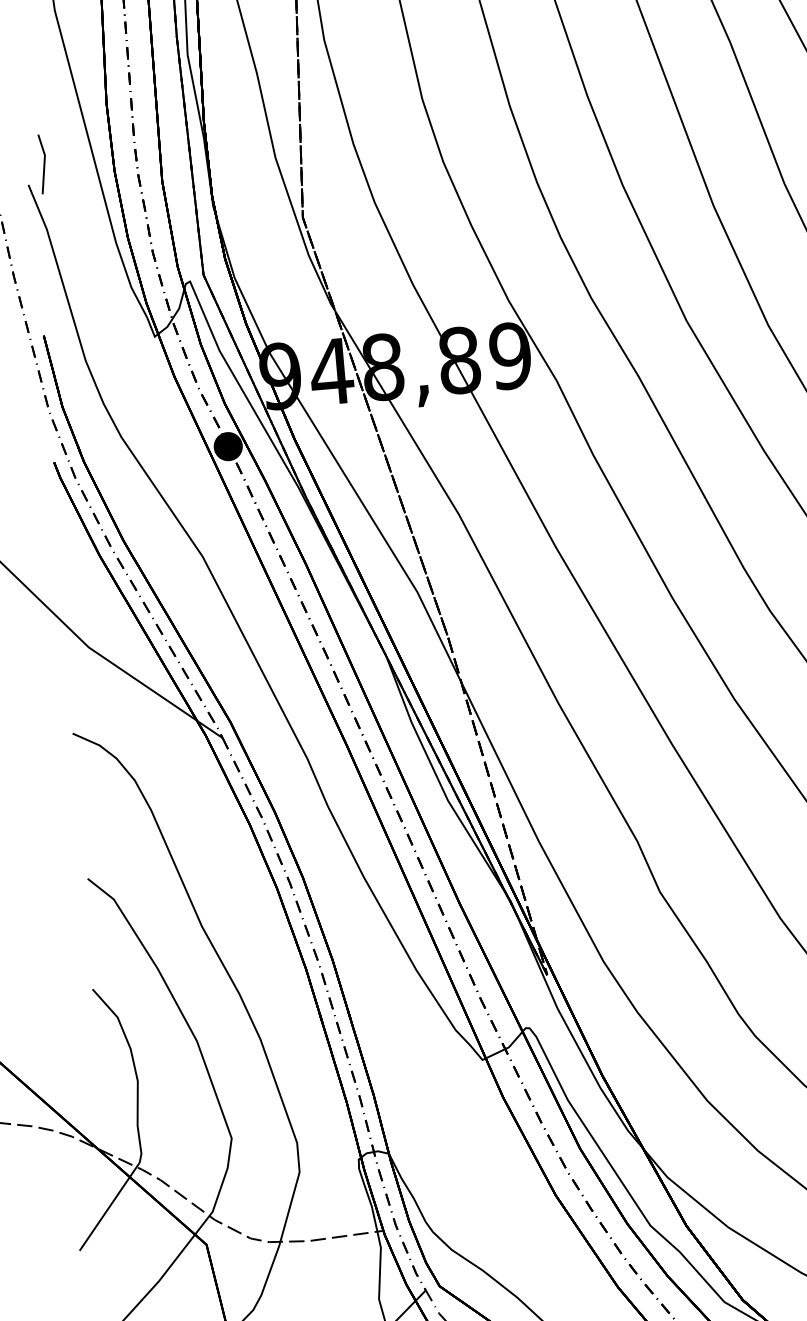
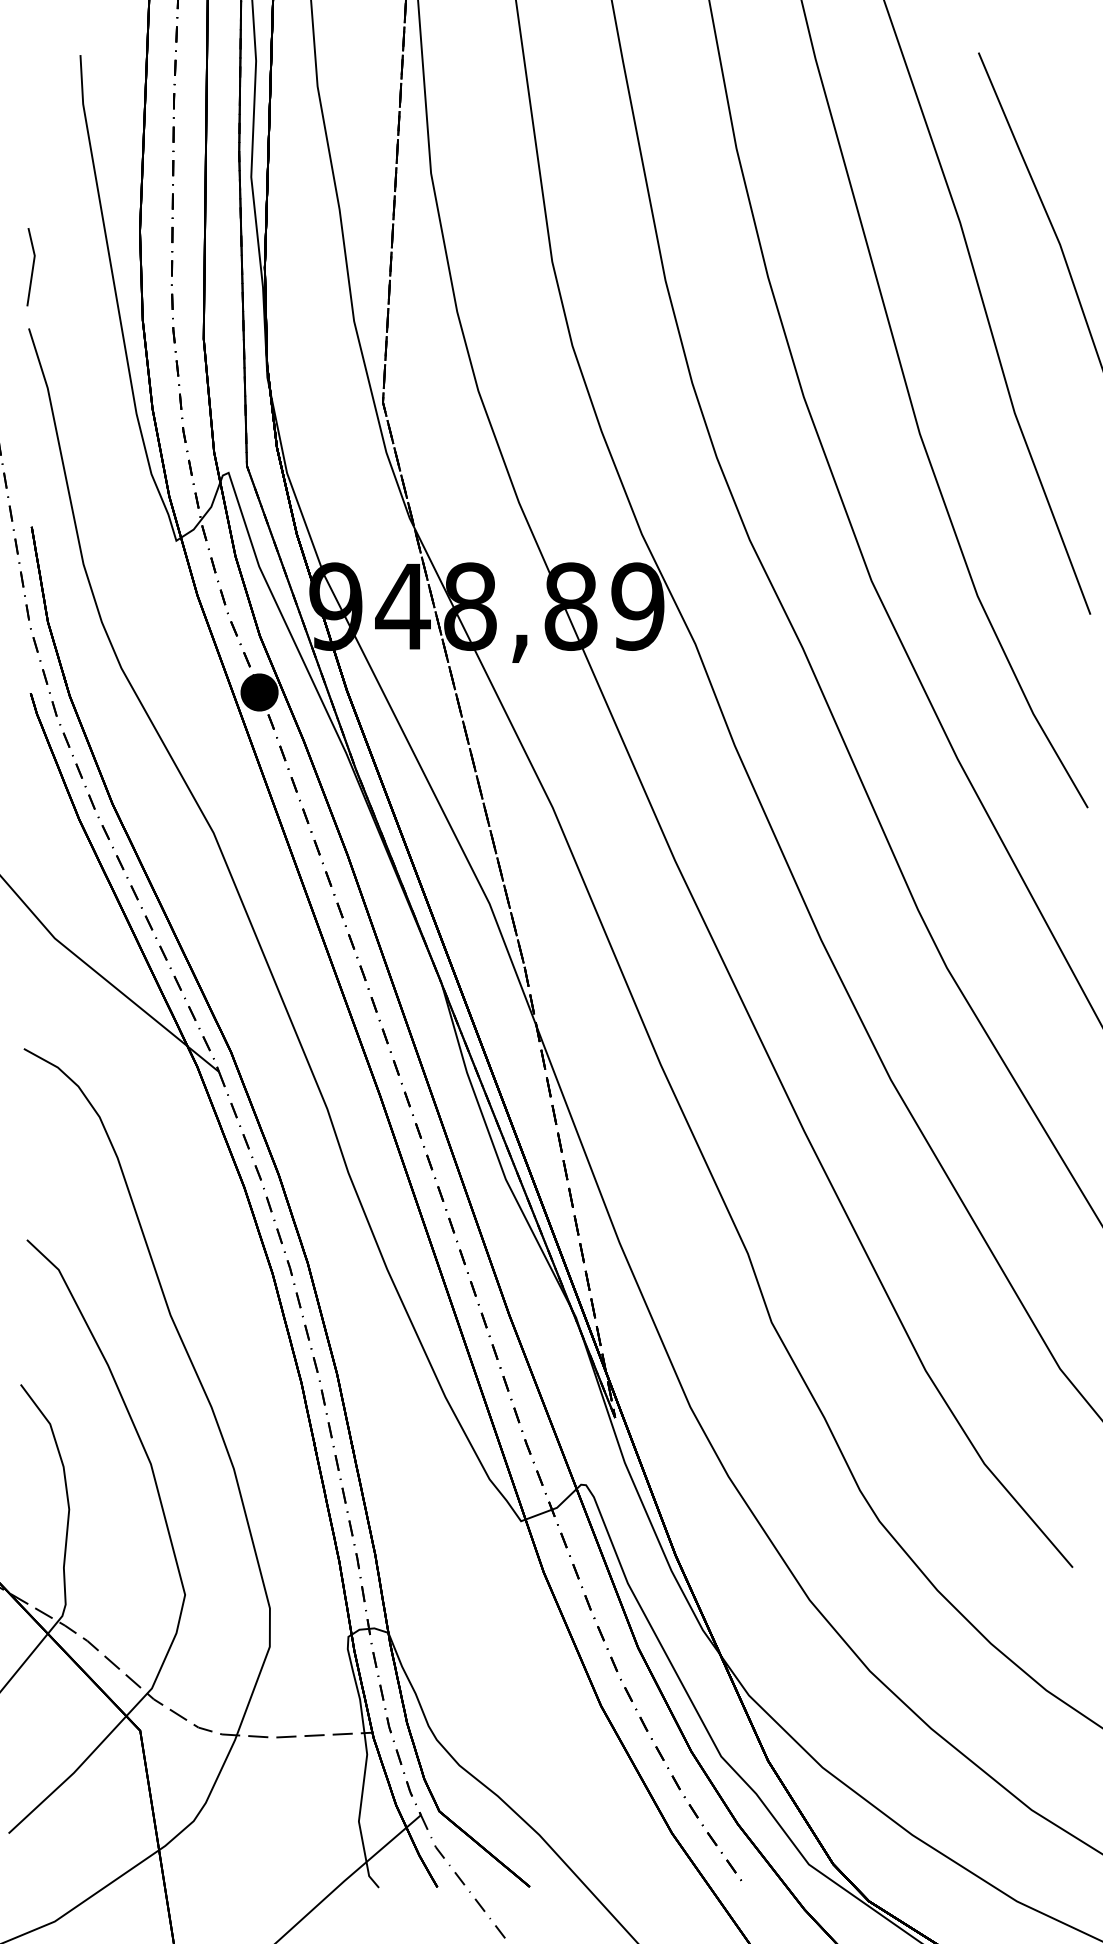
line: (43, 164) -> (32, 267), moved

